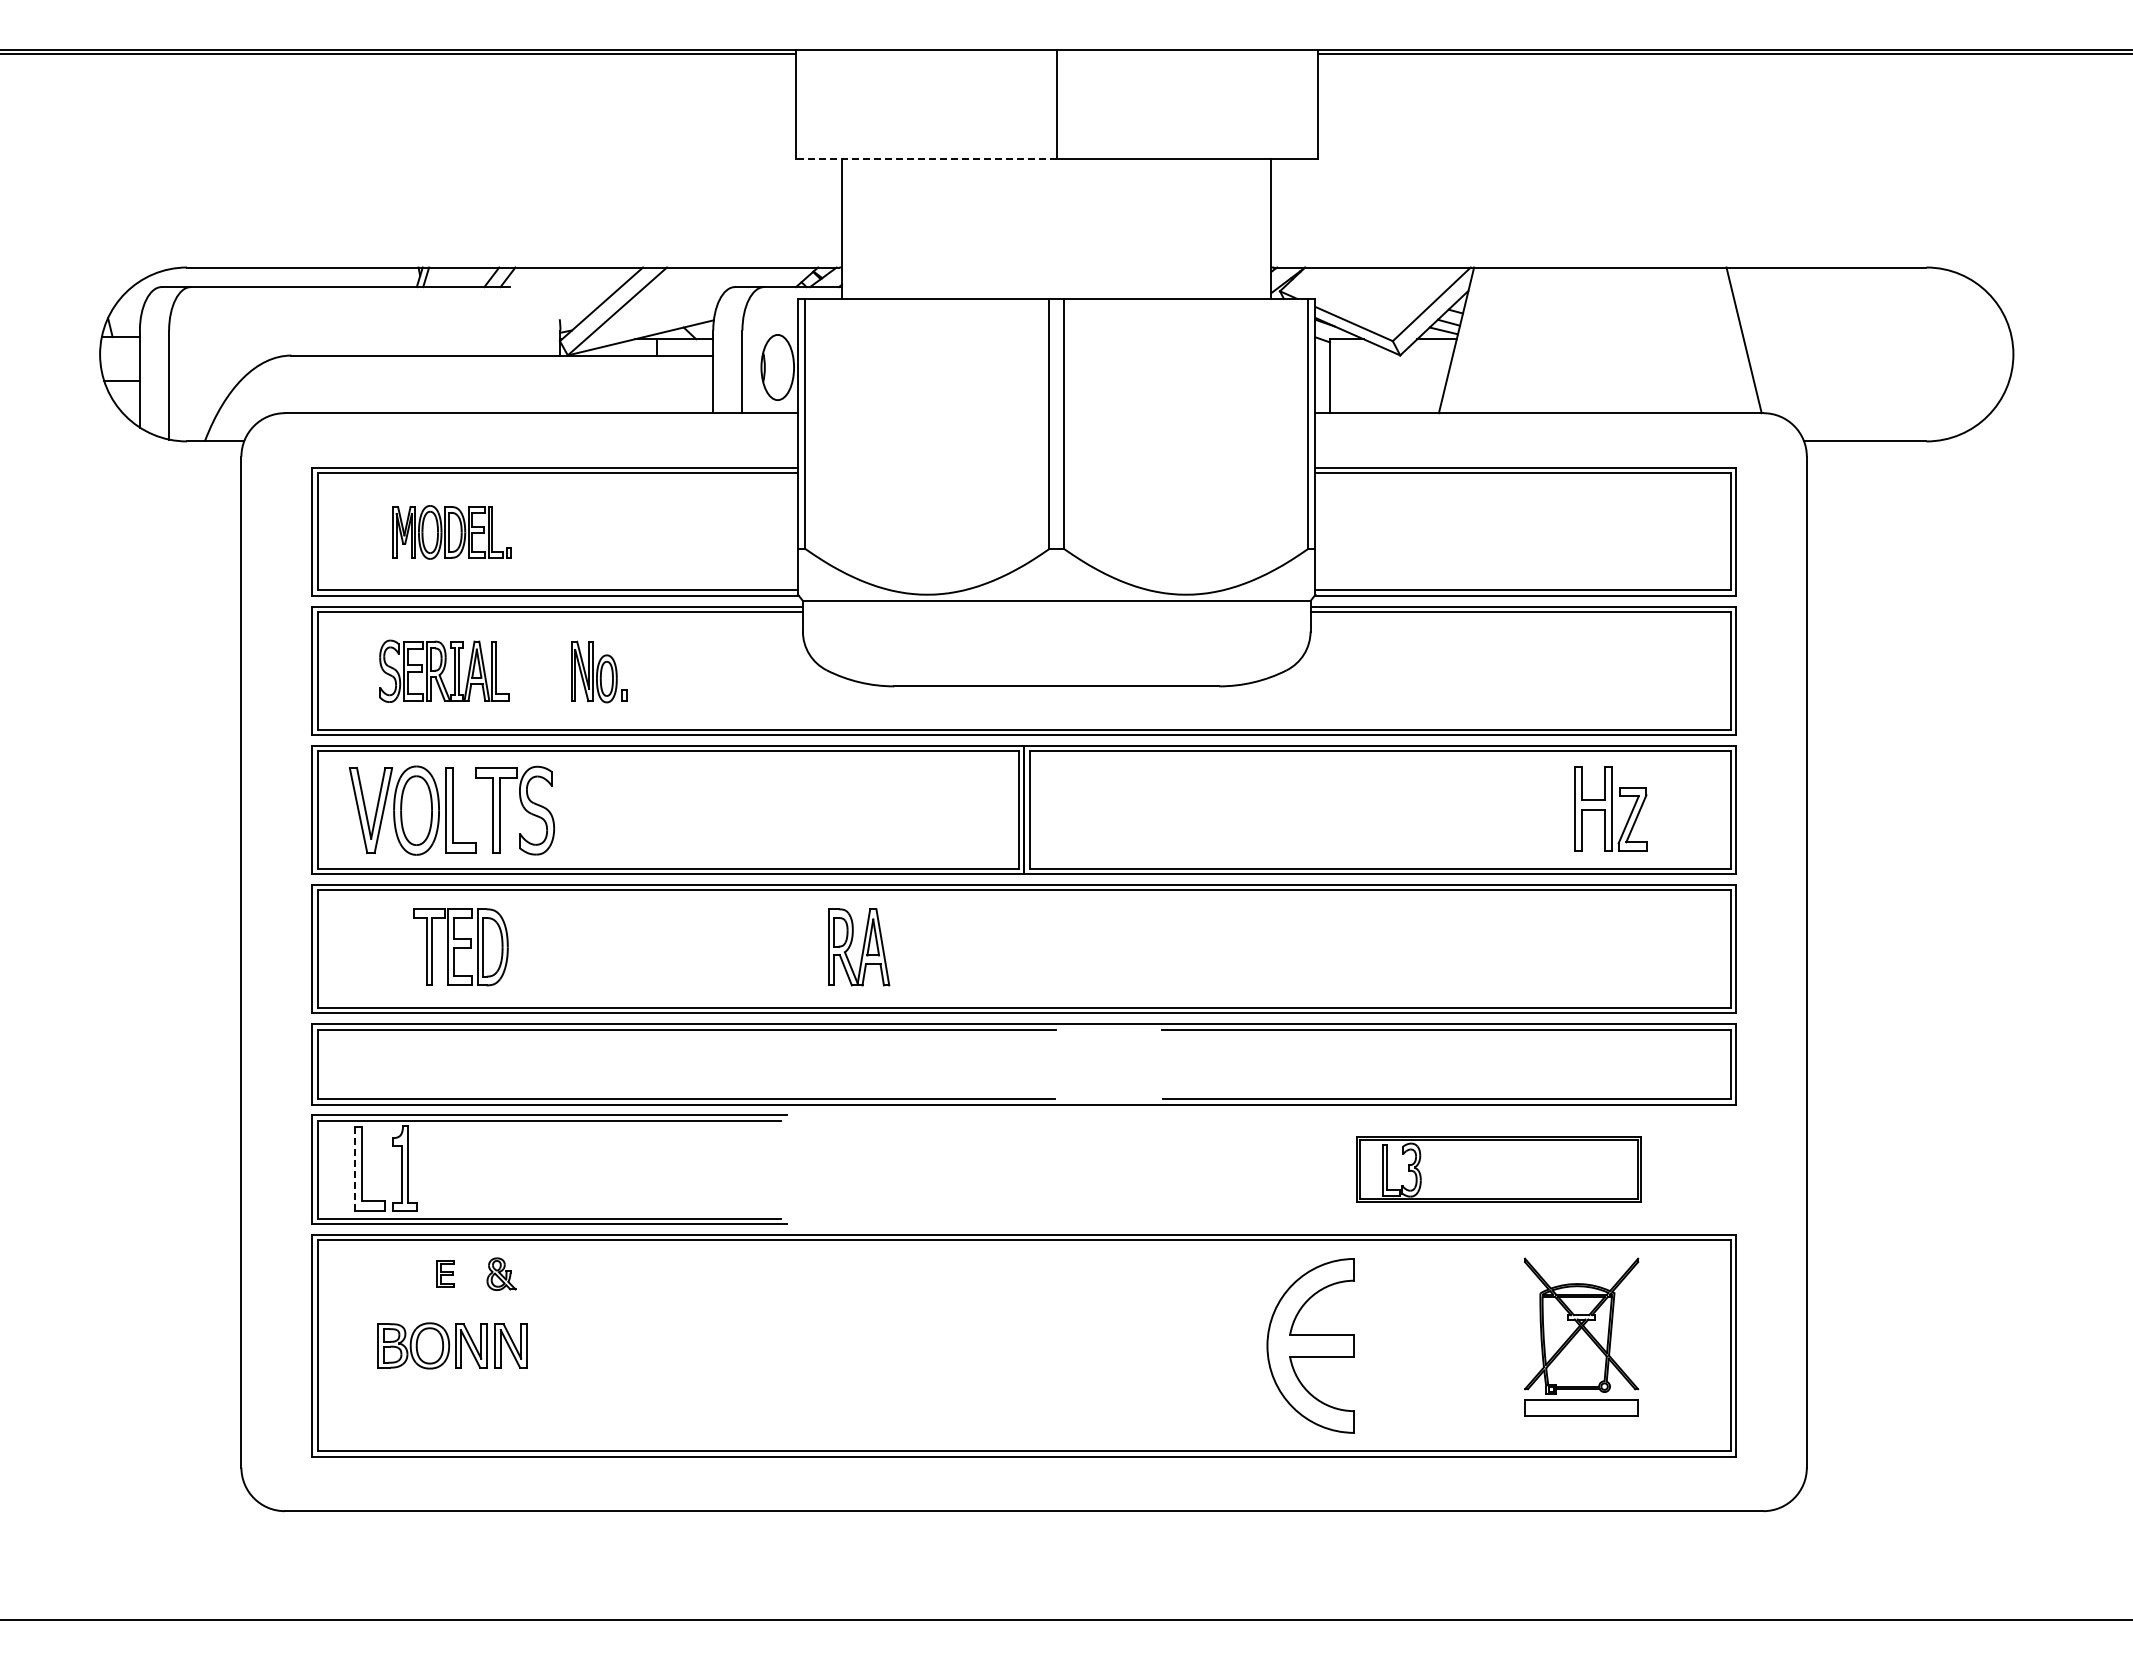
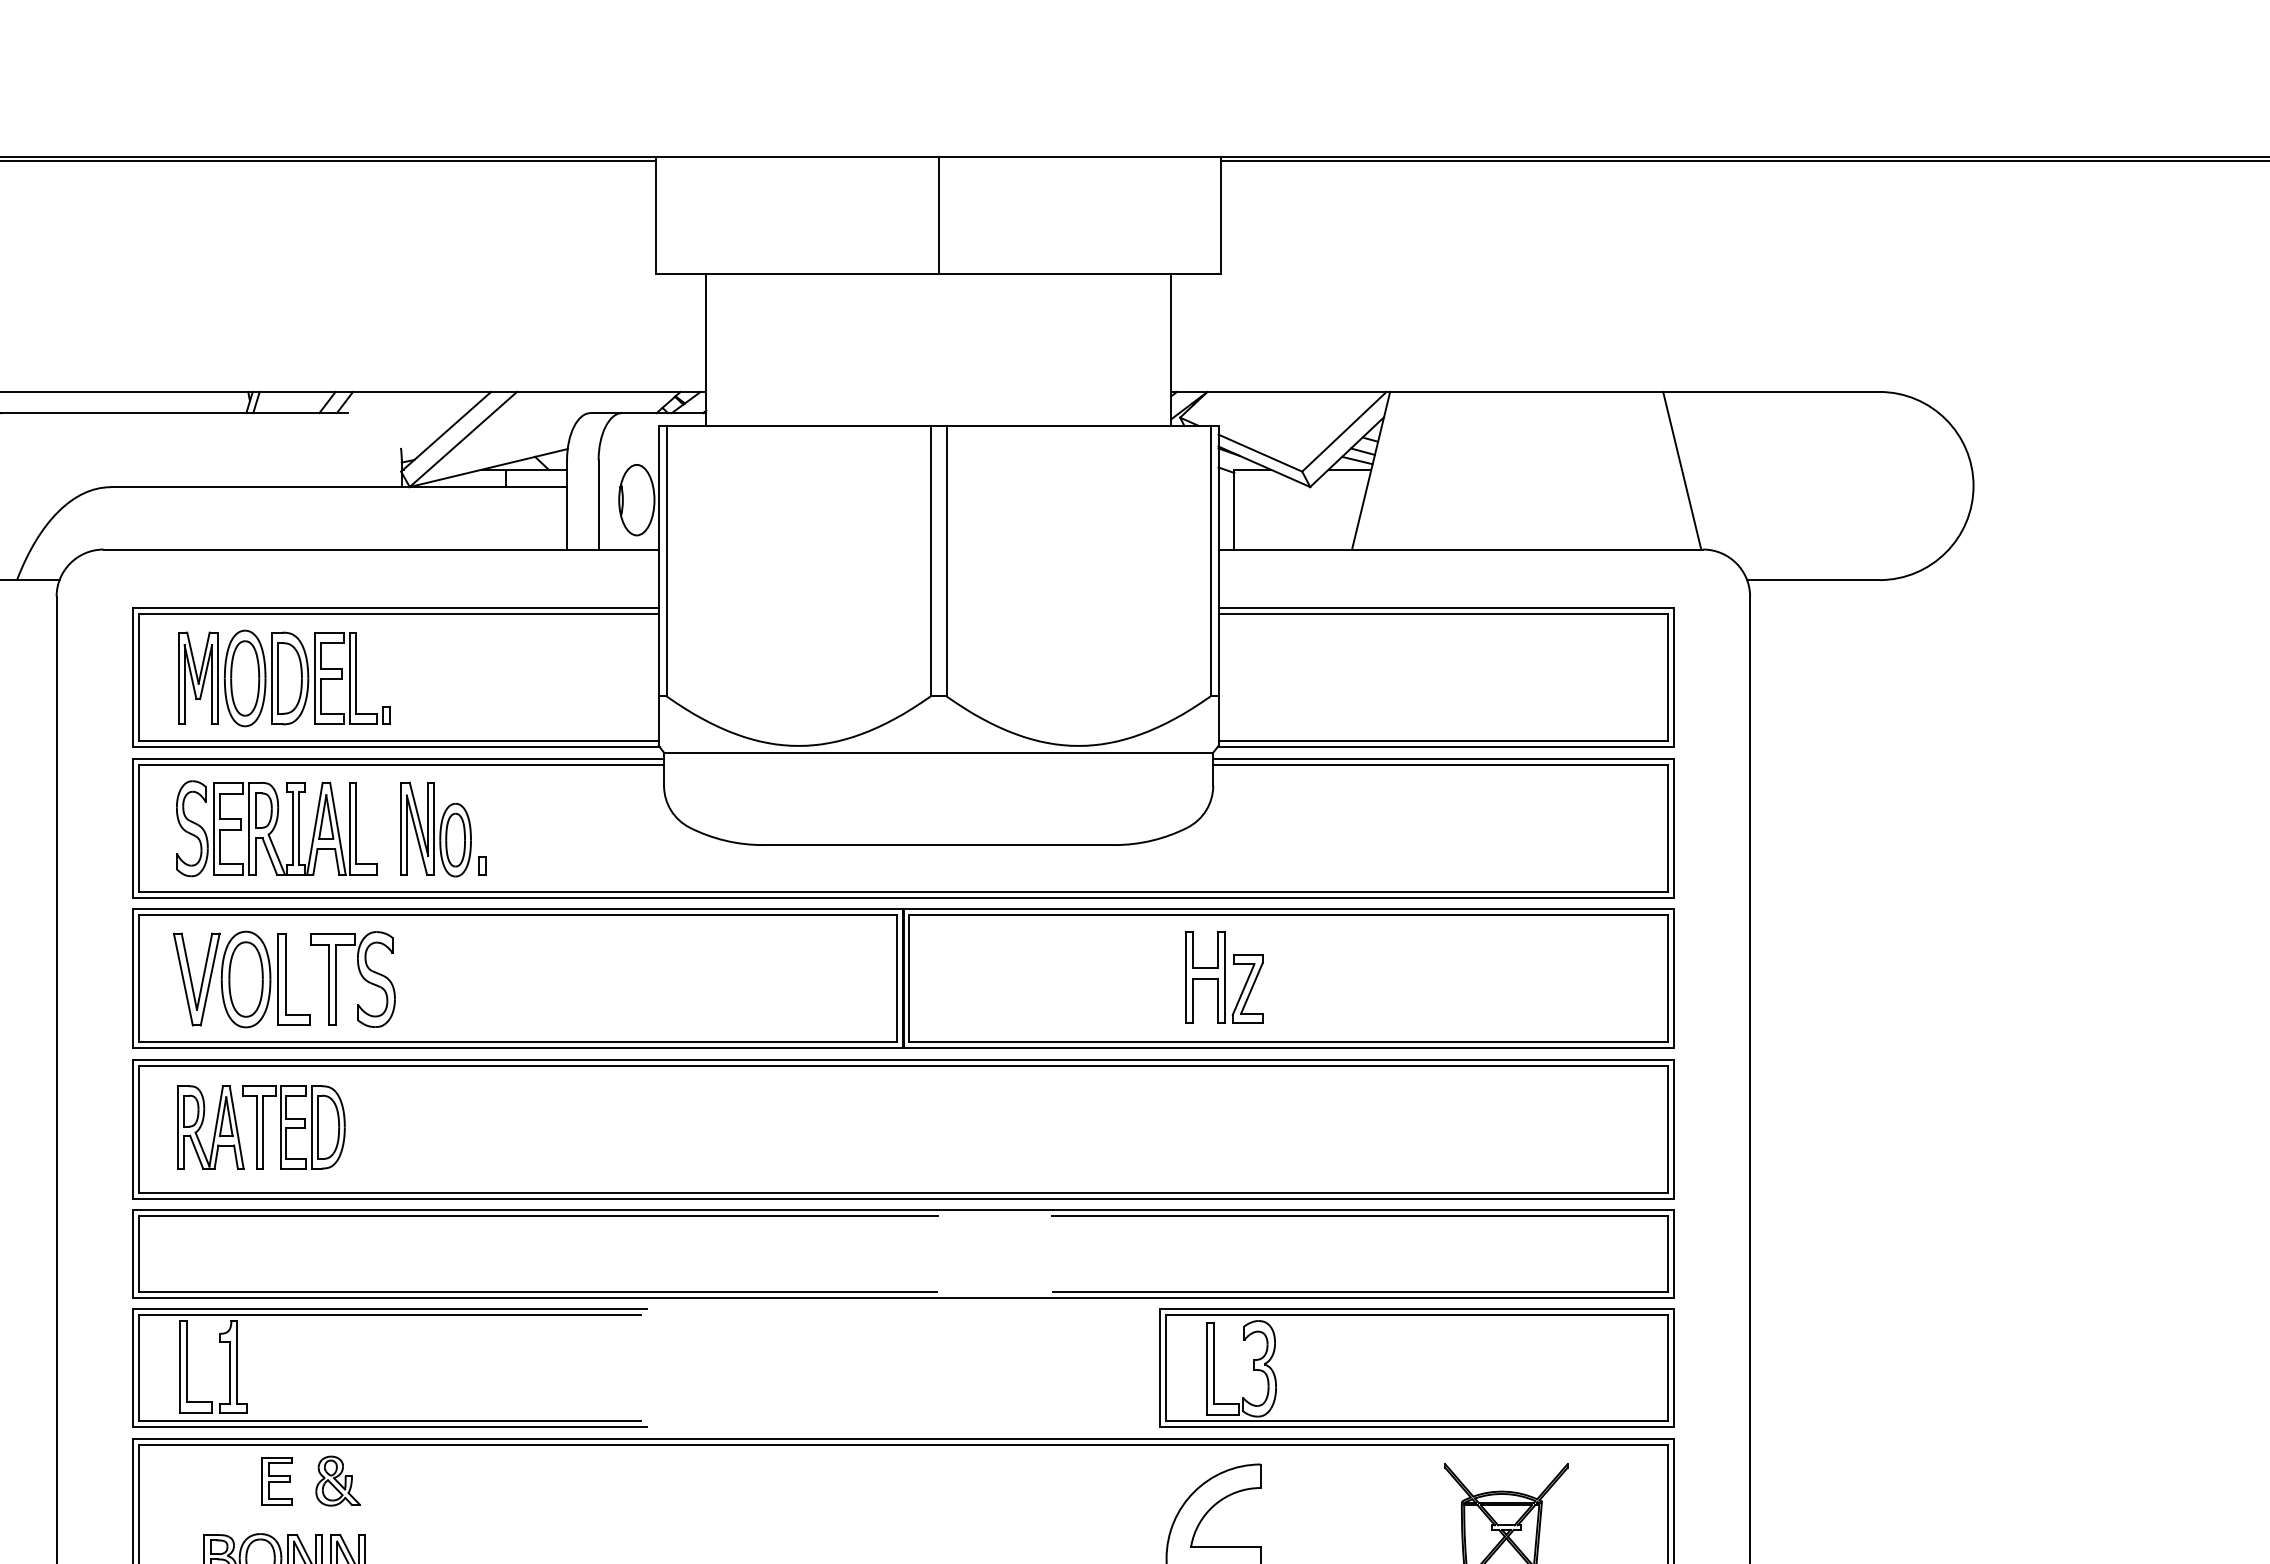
line: (925, 158) -> (796, 274), dashed -> solid
part: (451, 532) -> (283, 678), size x1.67
part: (444, 671) -> (276, 828), size x1.43
part: (598, 671) -> (442, 828), size x1.43
part: (1610, 808) -> (1223, 977), moved
part: (859, 947) -> (211, 1127), moved
line: (355, 1169) -> (180, 1367), dashed -> solid
part: (1498, 1169) -> (1416, 1367), size x1.67
part: (501, 1273) -> (337, 1480), size x1.43
part: (445, 1274) -> (277, 1481), size x1.67

